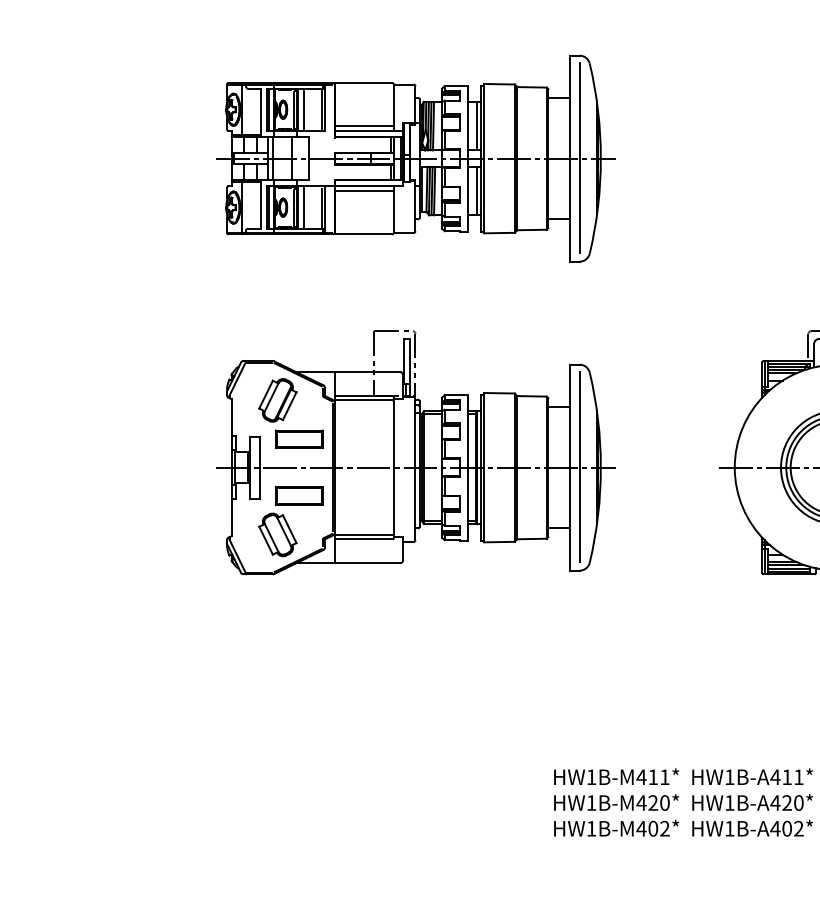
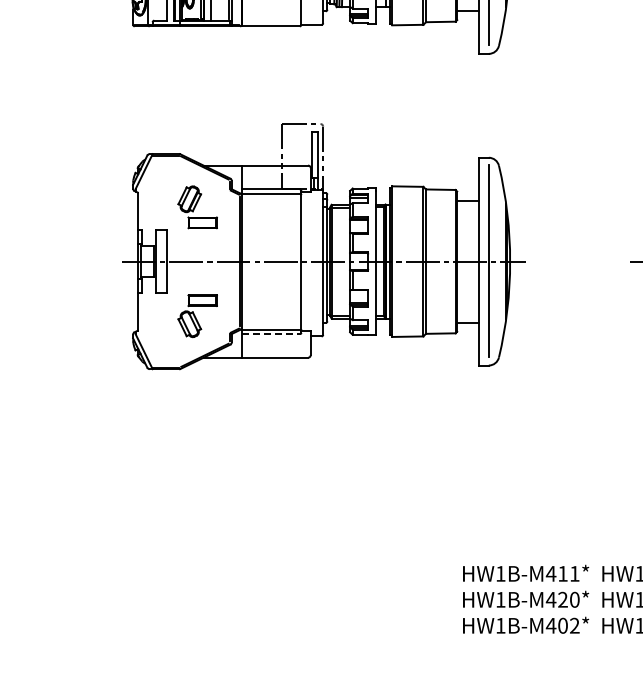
part: (290, 413) -> (197, 207), size x0.6
part: (290, 521) -> (197, 315), size x0.6
line: (364, 539) -> (271, 334), solid -> dashed

